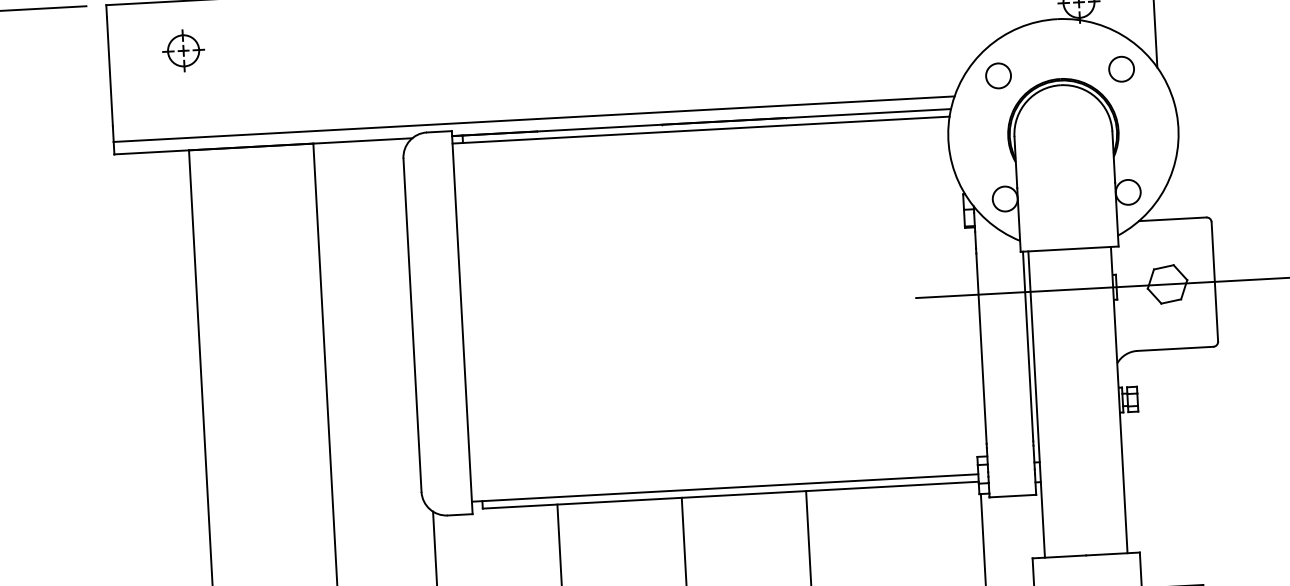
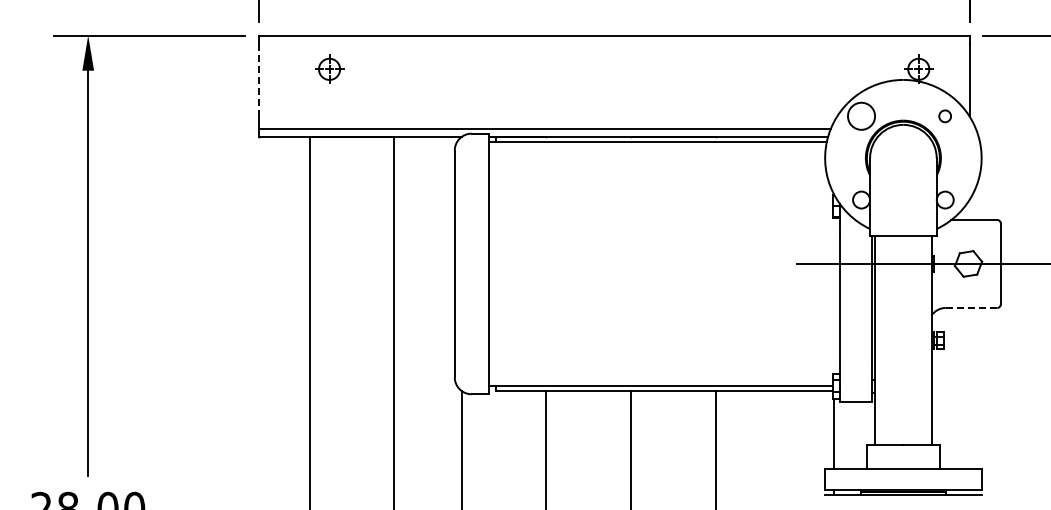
part: (183, 49) -> (329, 68), moved
circle: (1120, 69) -> (944, 116), size x0.7
line: (109, 72) -> (258, 81), solid -> dashed
circle: (998, 74) -> (861, 115), size x1.6
line: (1175, 348) -> (971, 307), solid -> dashed

